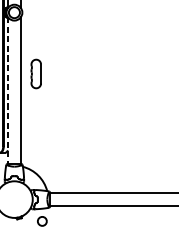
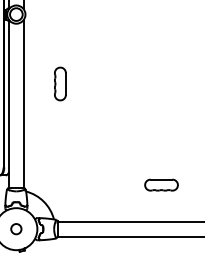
part: (36, 73) -> (60, 83), moved
line: (7, 90) -> (8, 104), dashed -> solid
part: (140, 160) -> (161, 184), added
circle: (42, 221) -> (16, 229), moved

